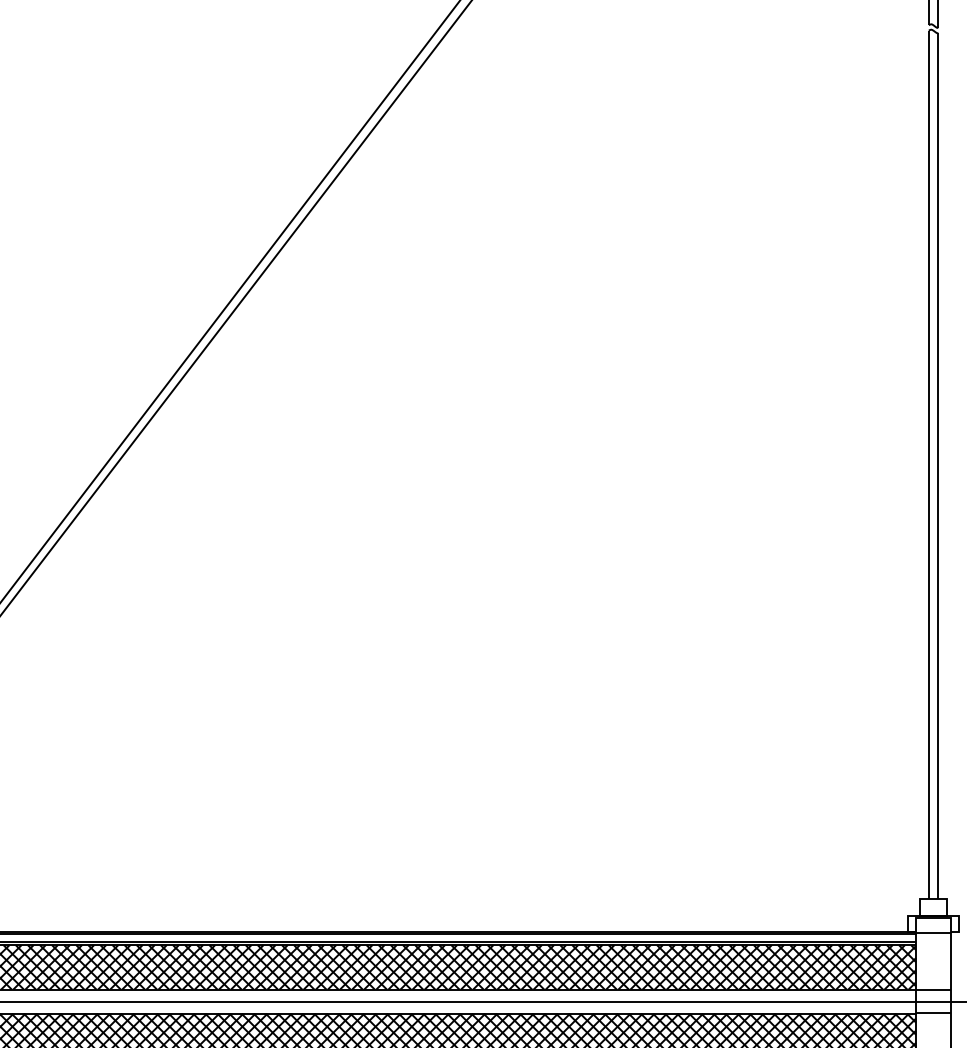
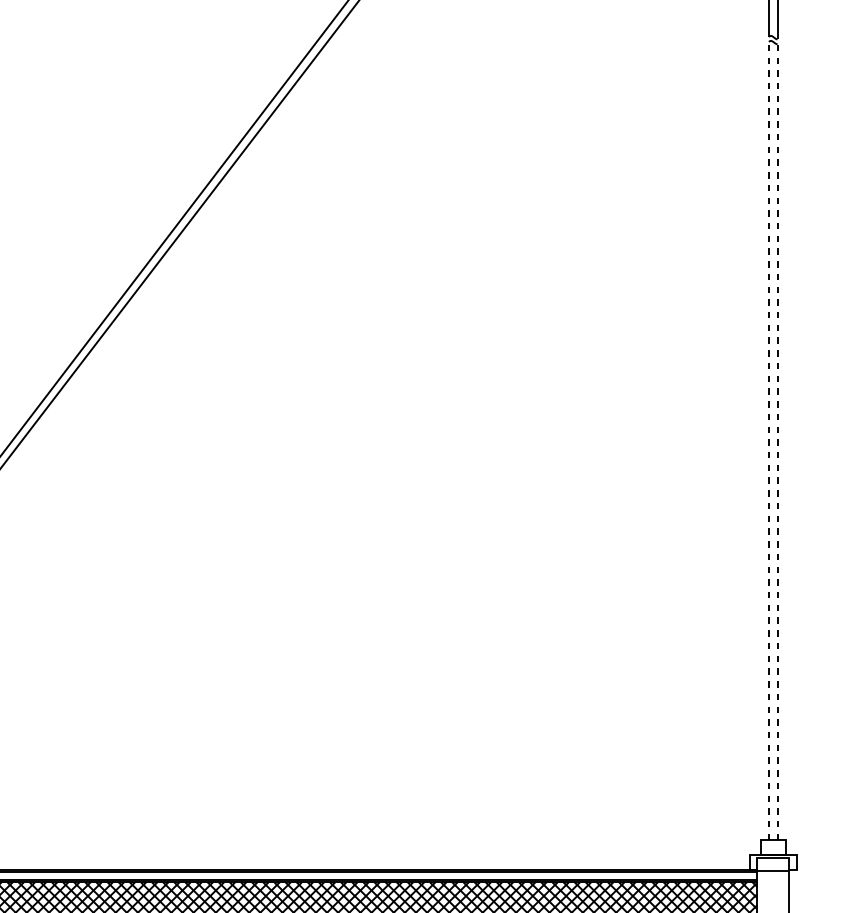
line: (928, 464) -> (768, 440), solid -> dashed
line: (938, 465) -> (777, 441), solid -> dashed

